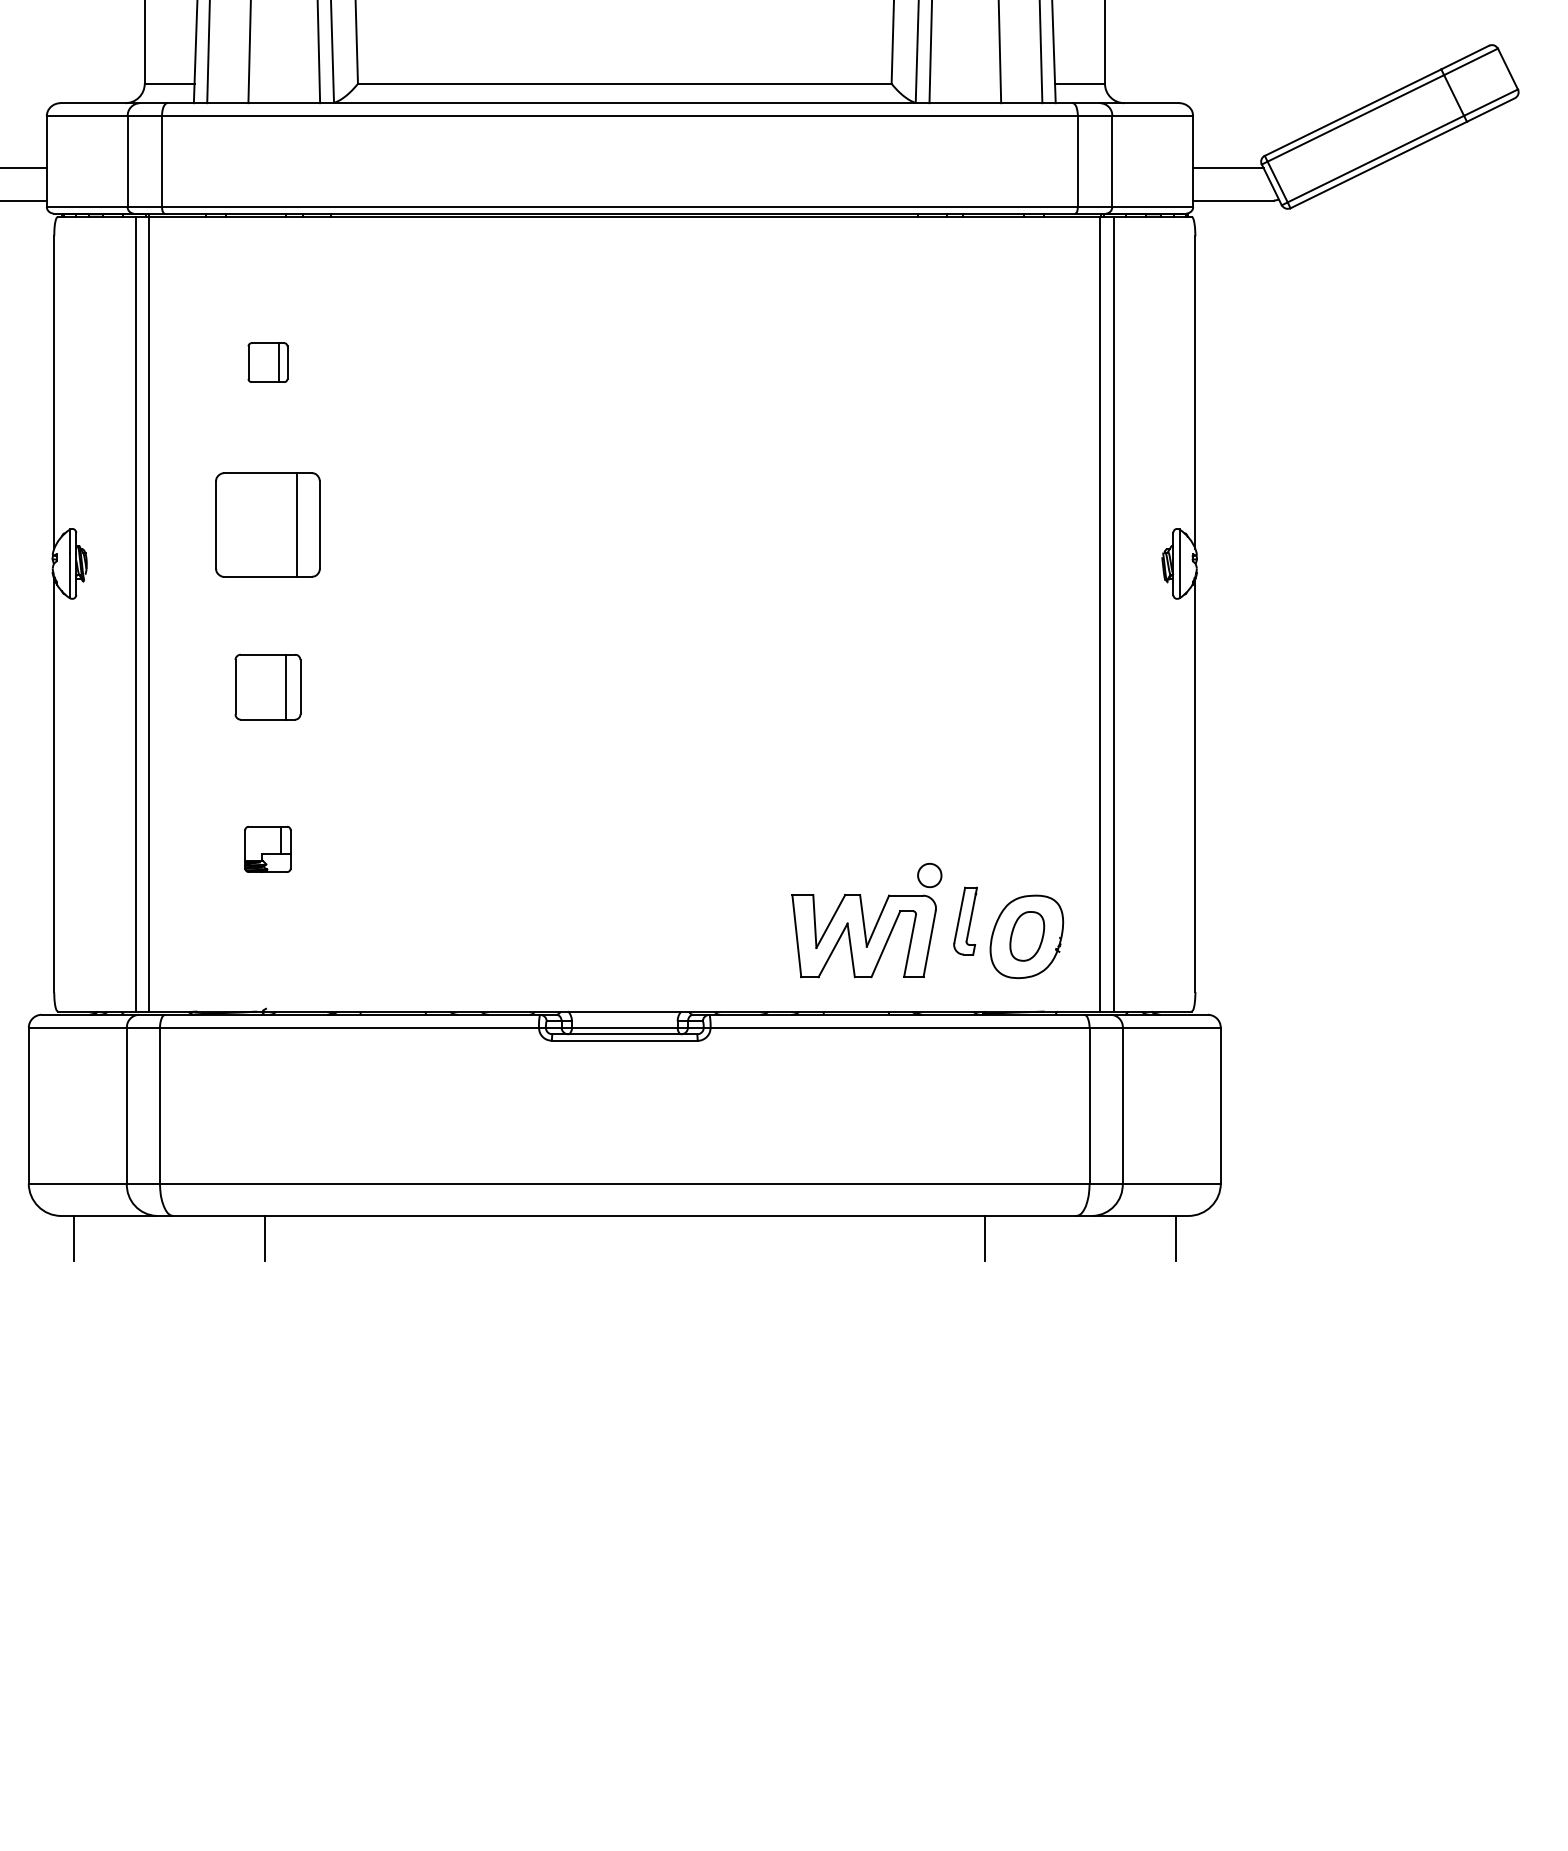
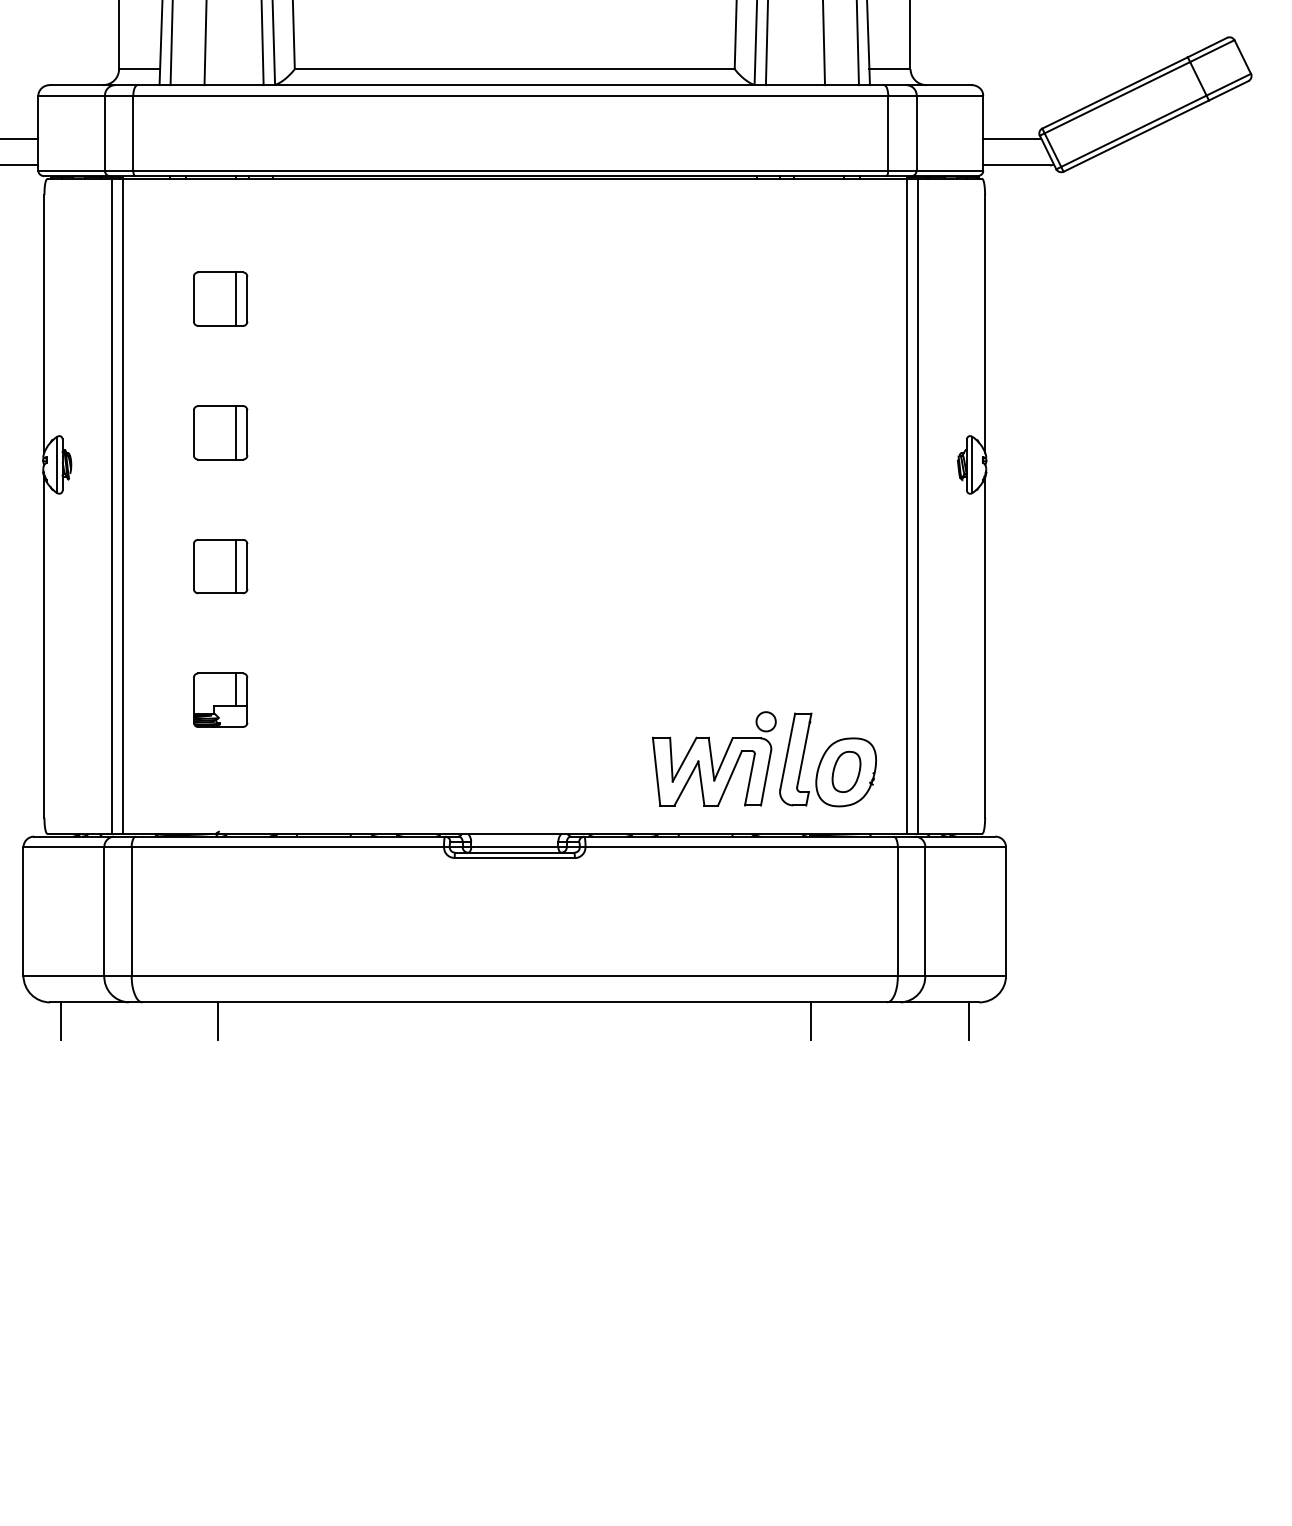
part: (267, 362) -> (220, 298), size x1.67
part: (267, 524) -> (220, 432), size x0.62
part: (267, 849) -> (220, 700), size x1.43
part: (965, 920) -> (795, 758), size x1.67

